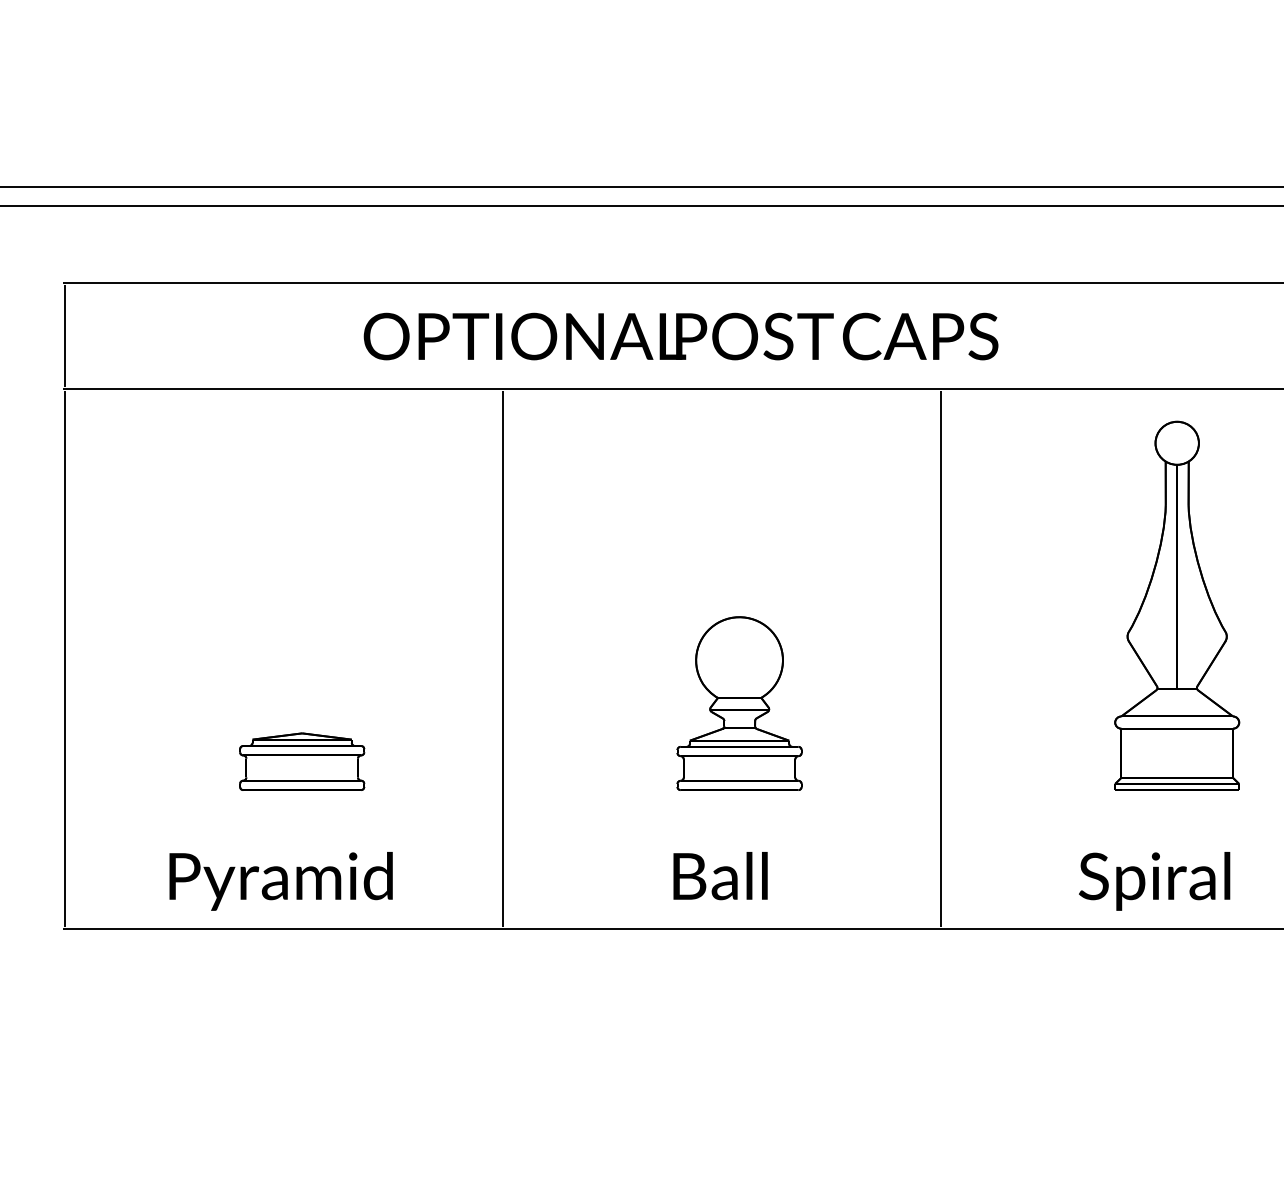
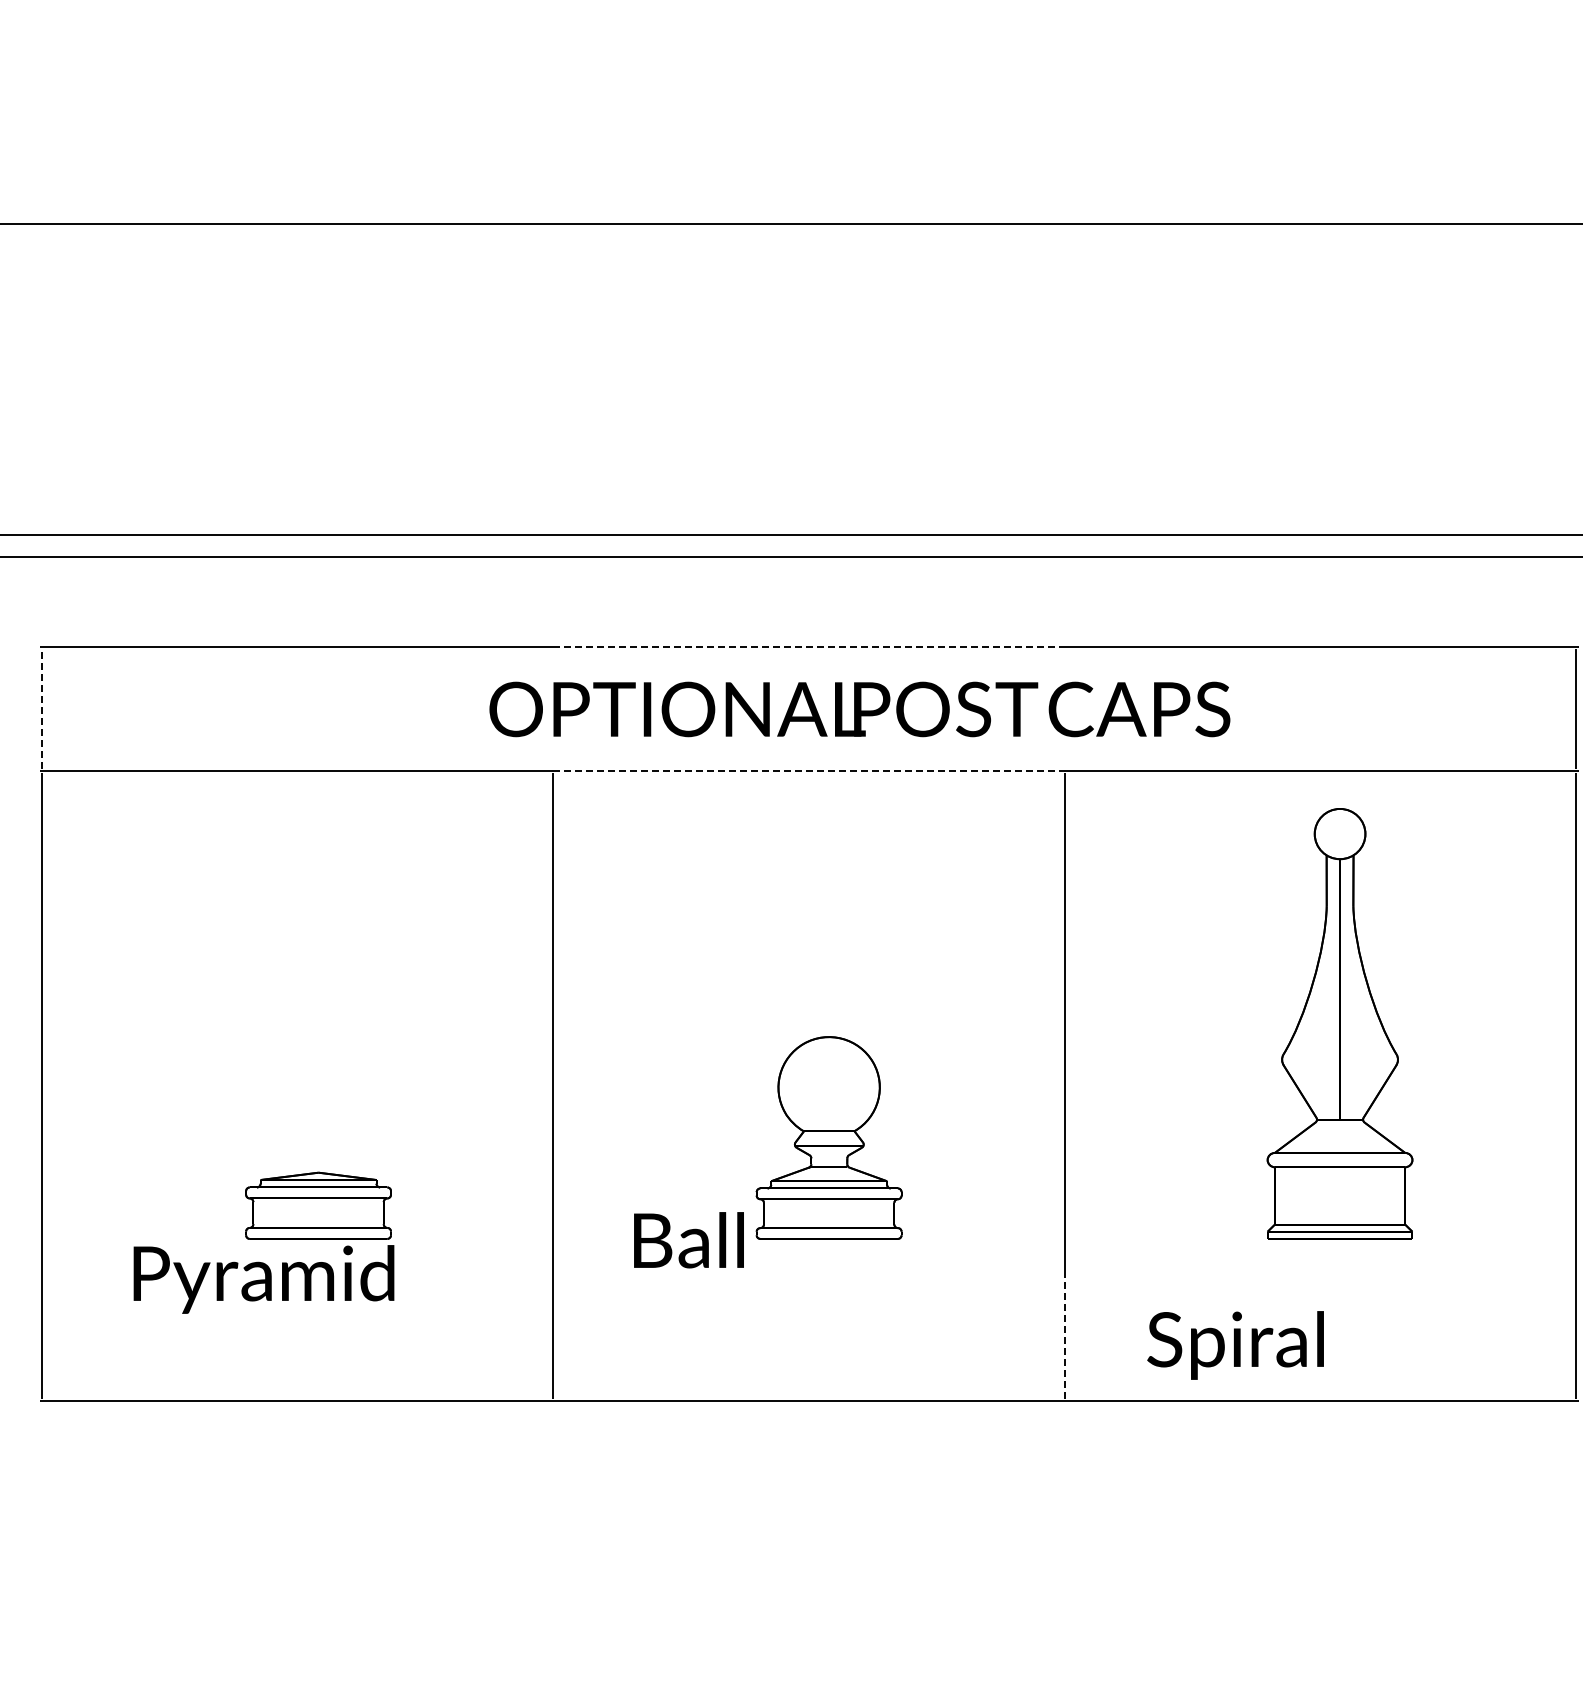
line: (722, 282) -> (809, 646), solid -> dashed
line: (64, 335) -> (41, 708), solid -> dashed
text: (680, 336) -> (859, 709), moved
line: (722, 388) -> (809, 770), solid -> dashed
line: (941, 874) -> (1064, 1337), solid -> dashed
text: (720, 876) -> (688, 1240), moved
text: (280, 881) -> (263, 1279), moved
text: (1154, 881) -> (1235, 1345), moved

